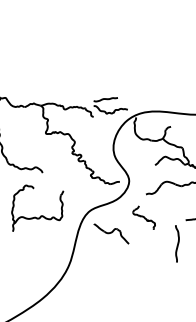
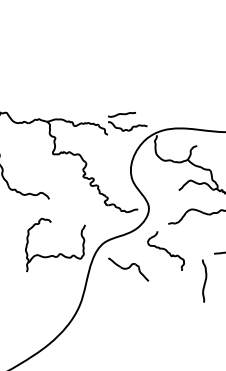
part: (41, 215) -> (59, 253), moved
part: (144, 217) -> (166, 250), size x1.43

